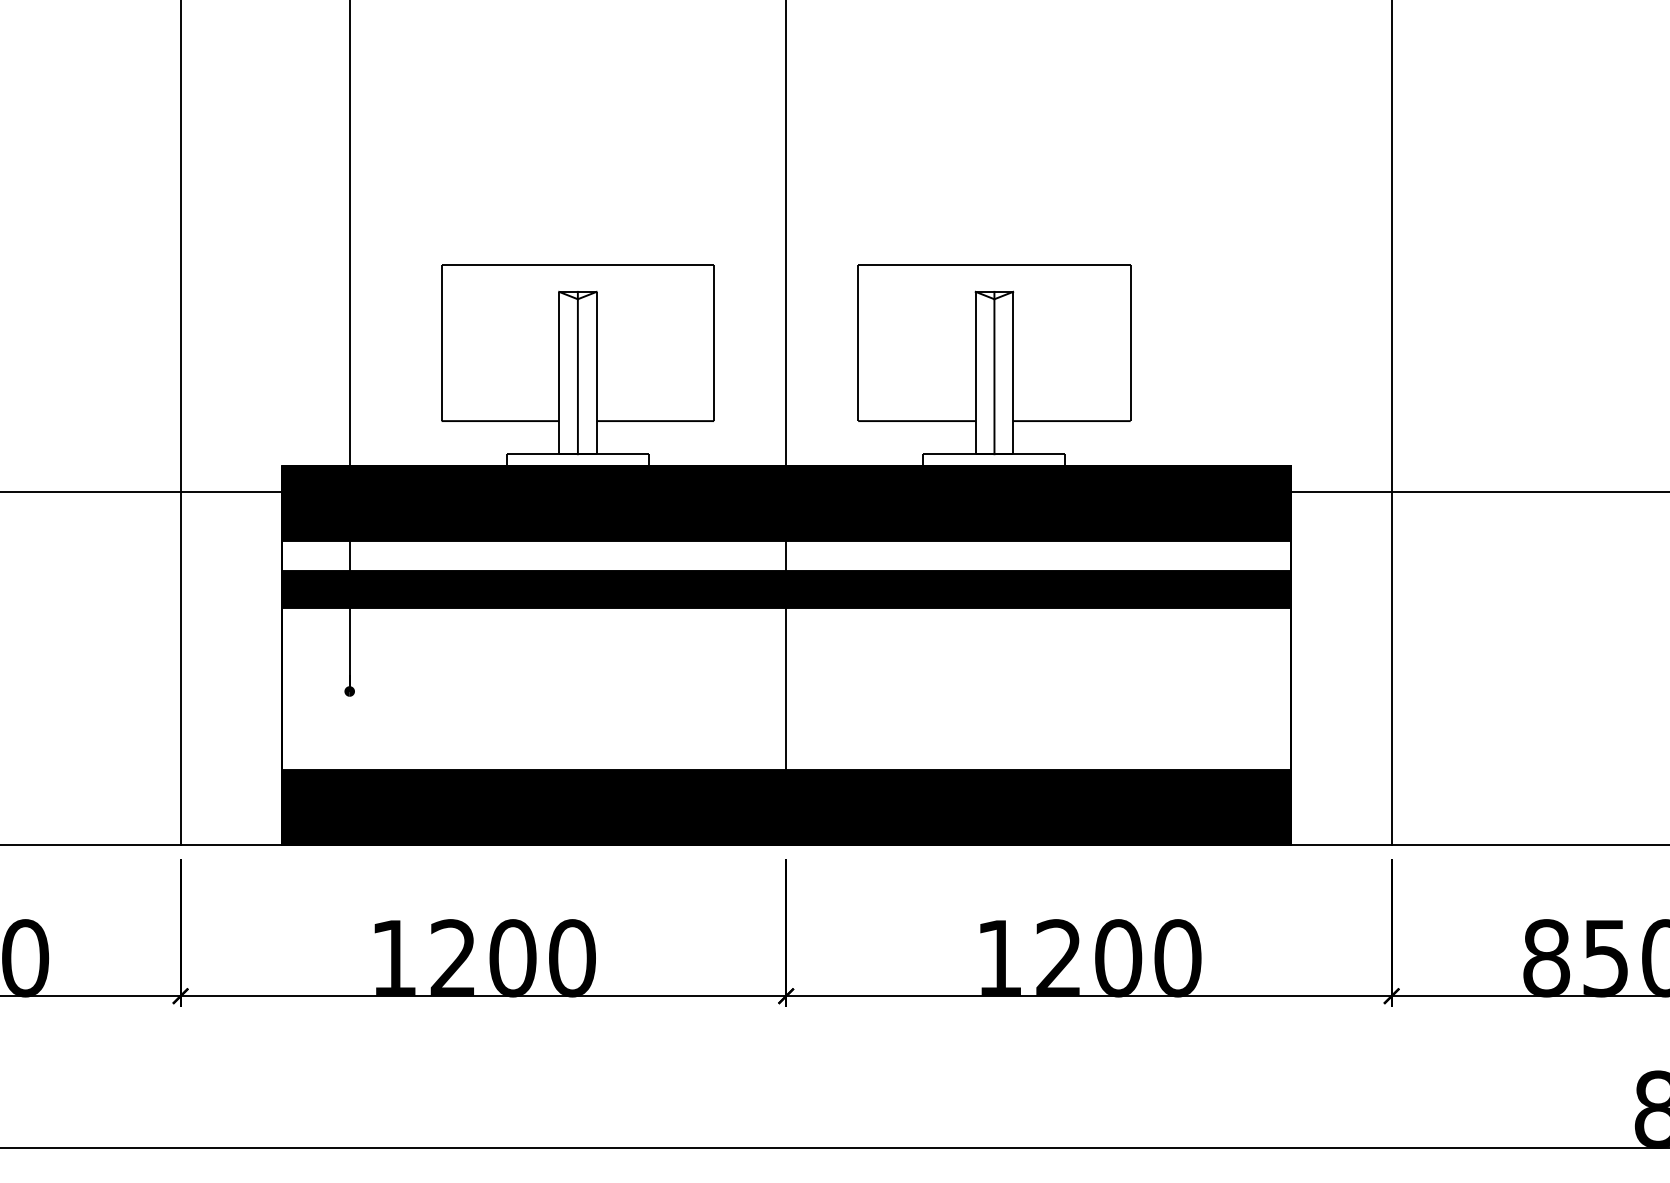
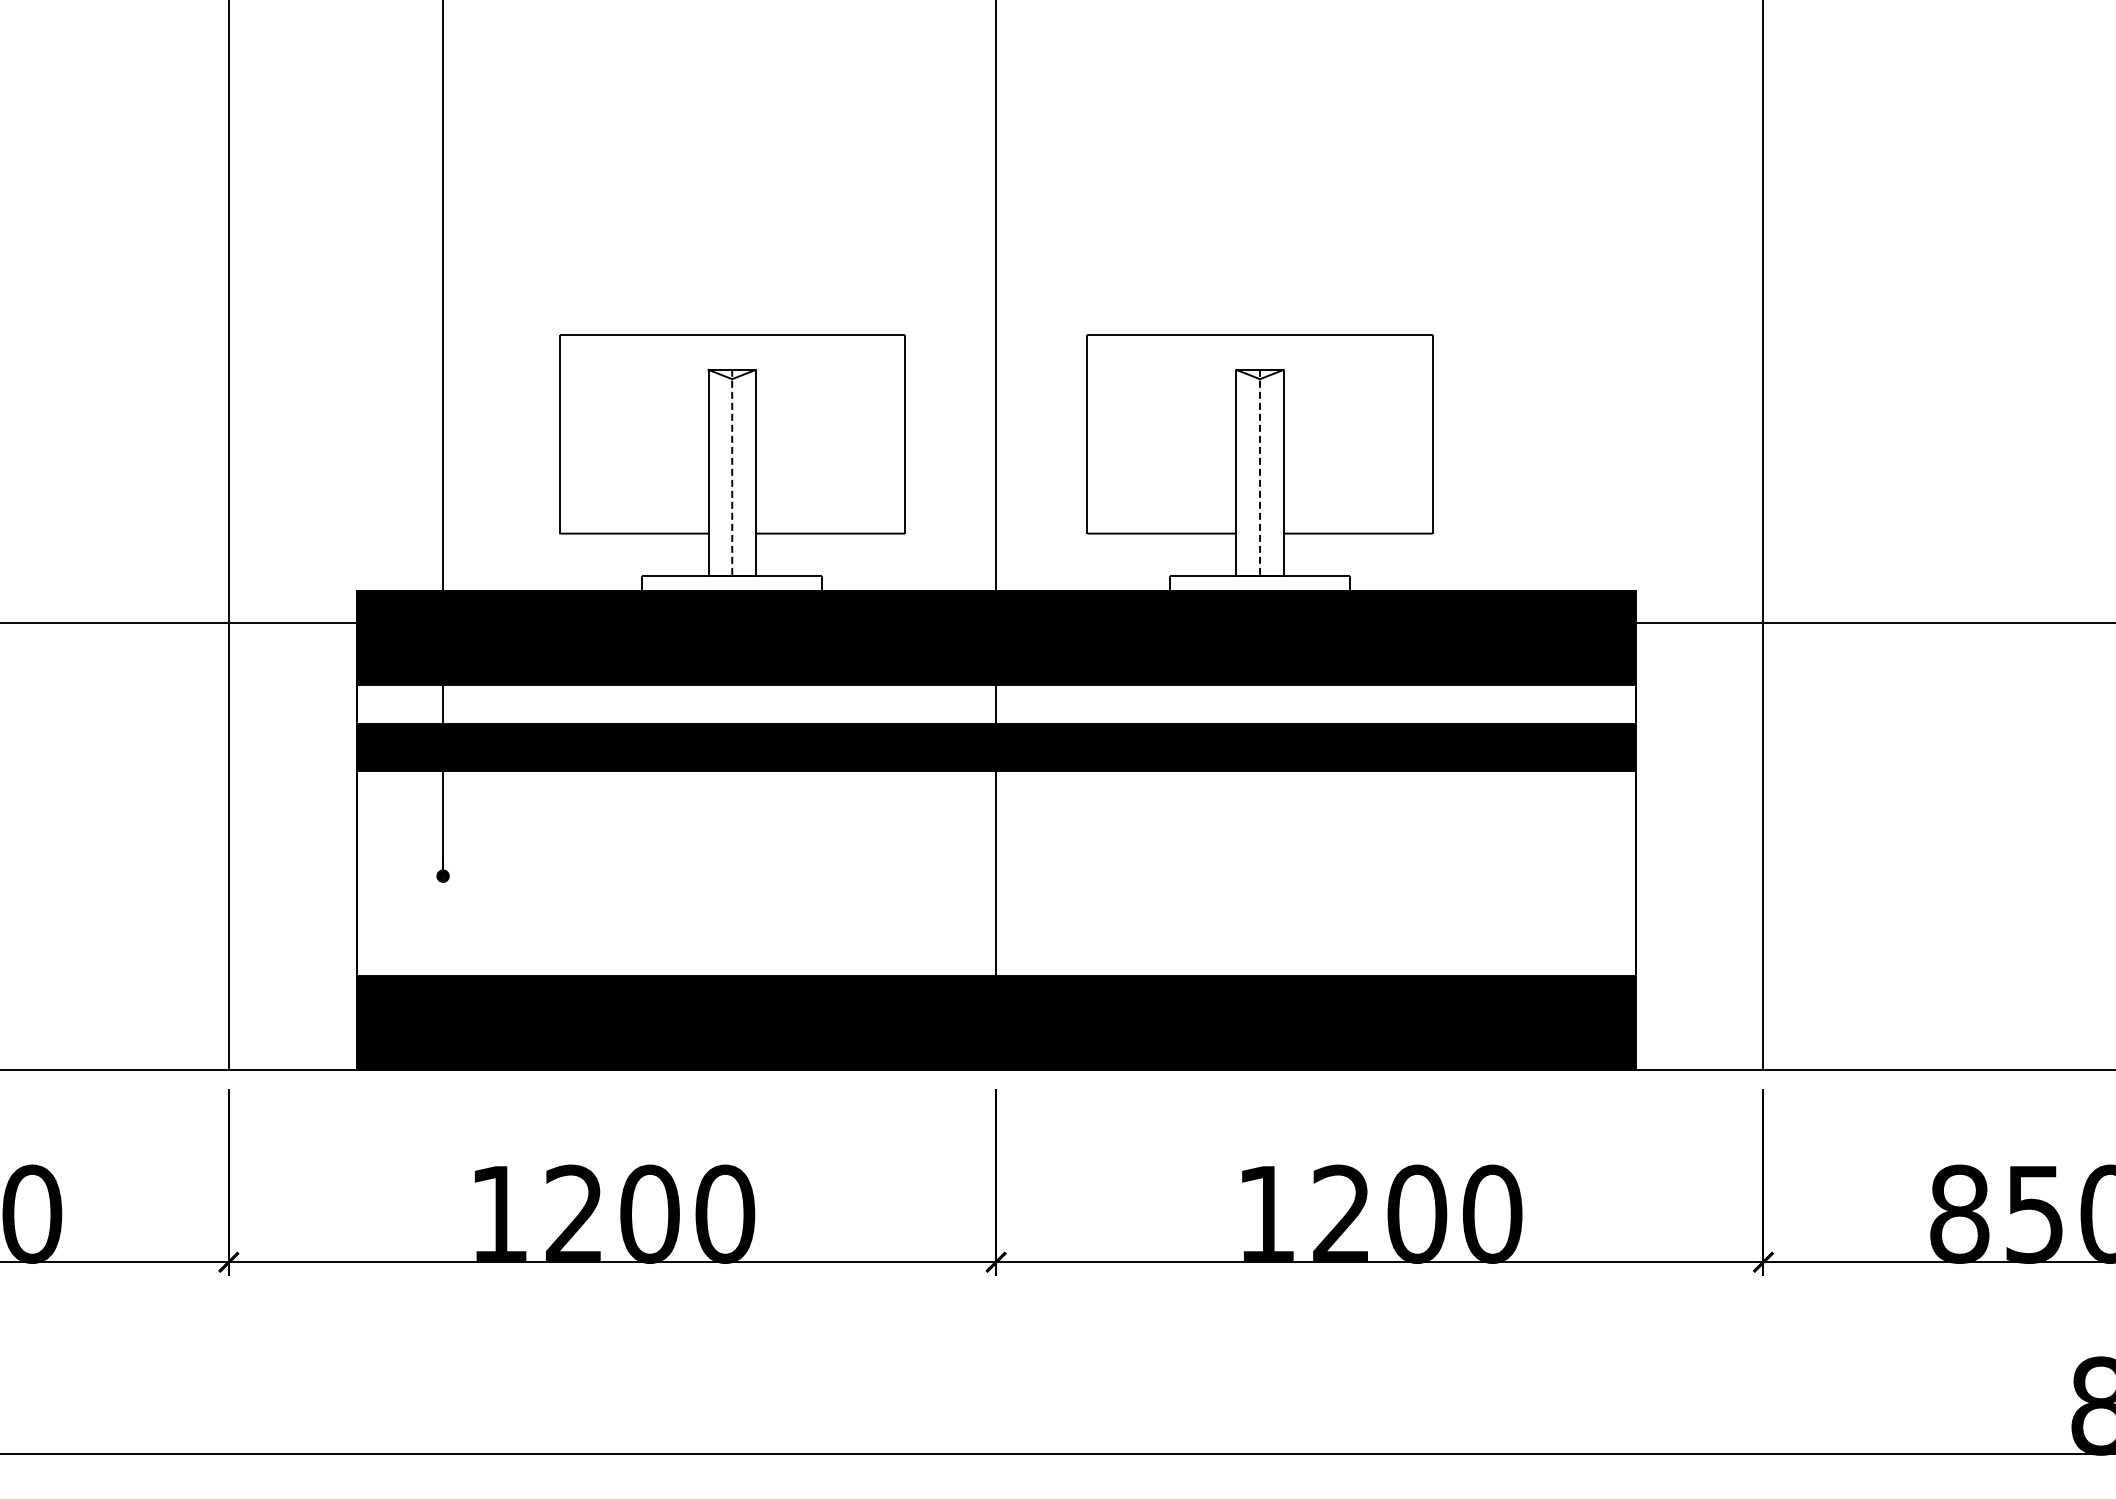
line: (578, 372) -> (732, 472), solid -> dashed
line: (994, 372) -> (1260, 472), solid -> dashed

